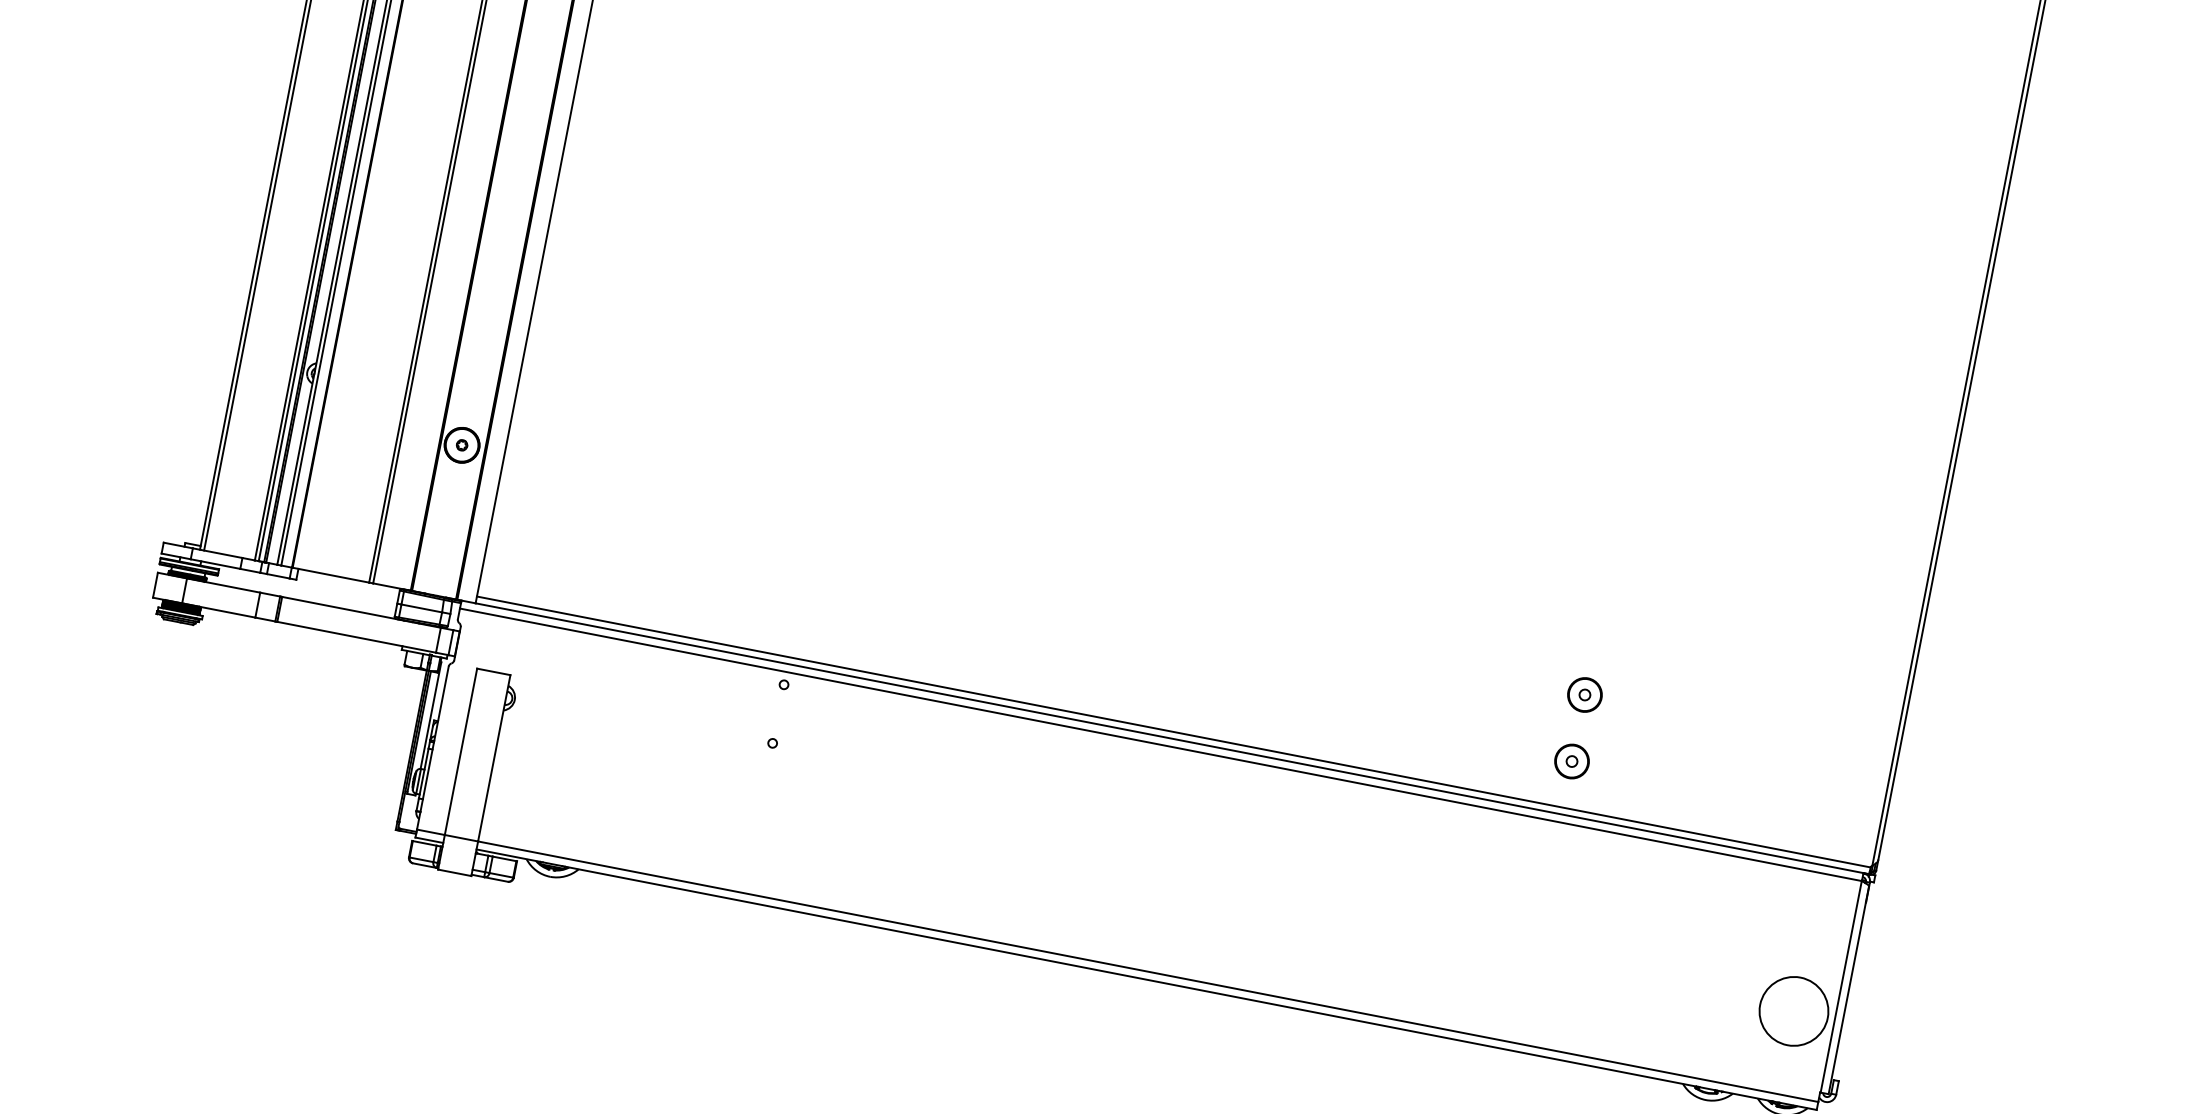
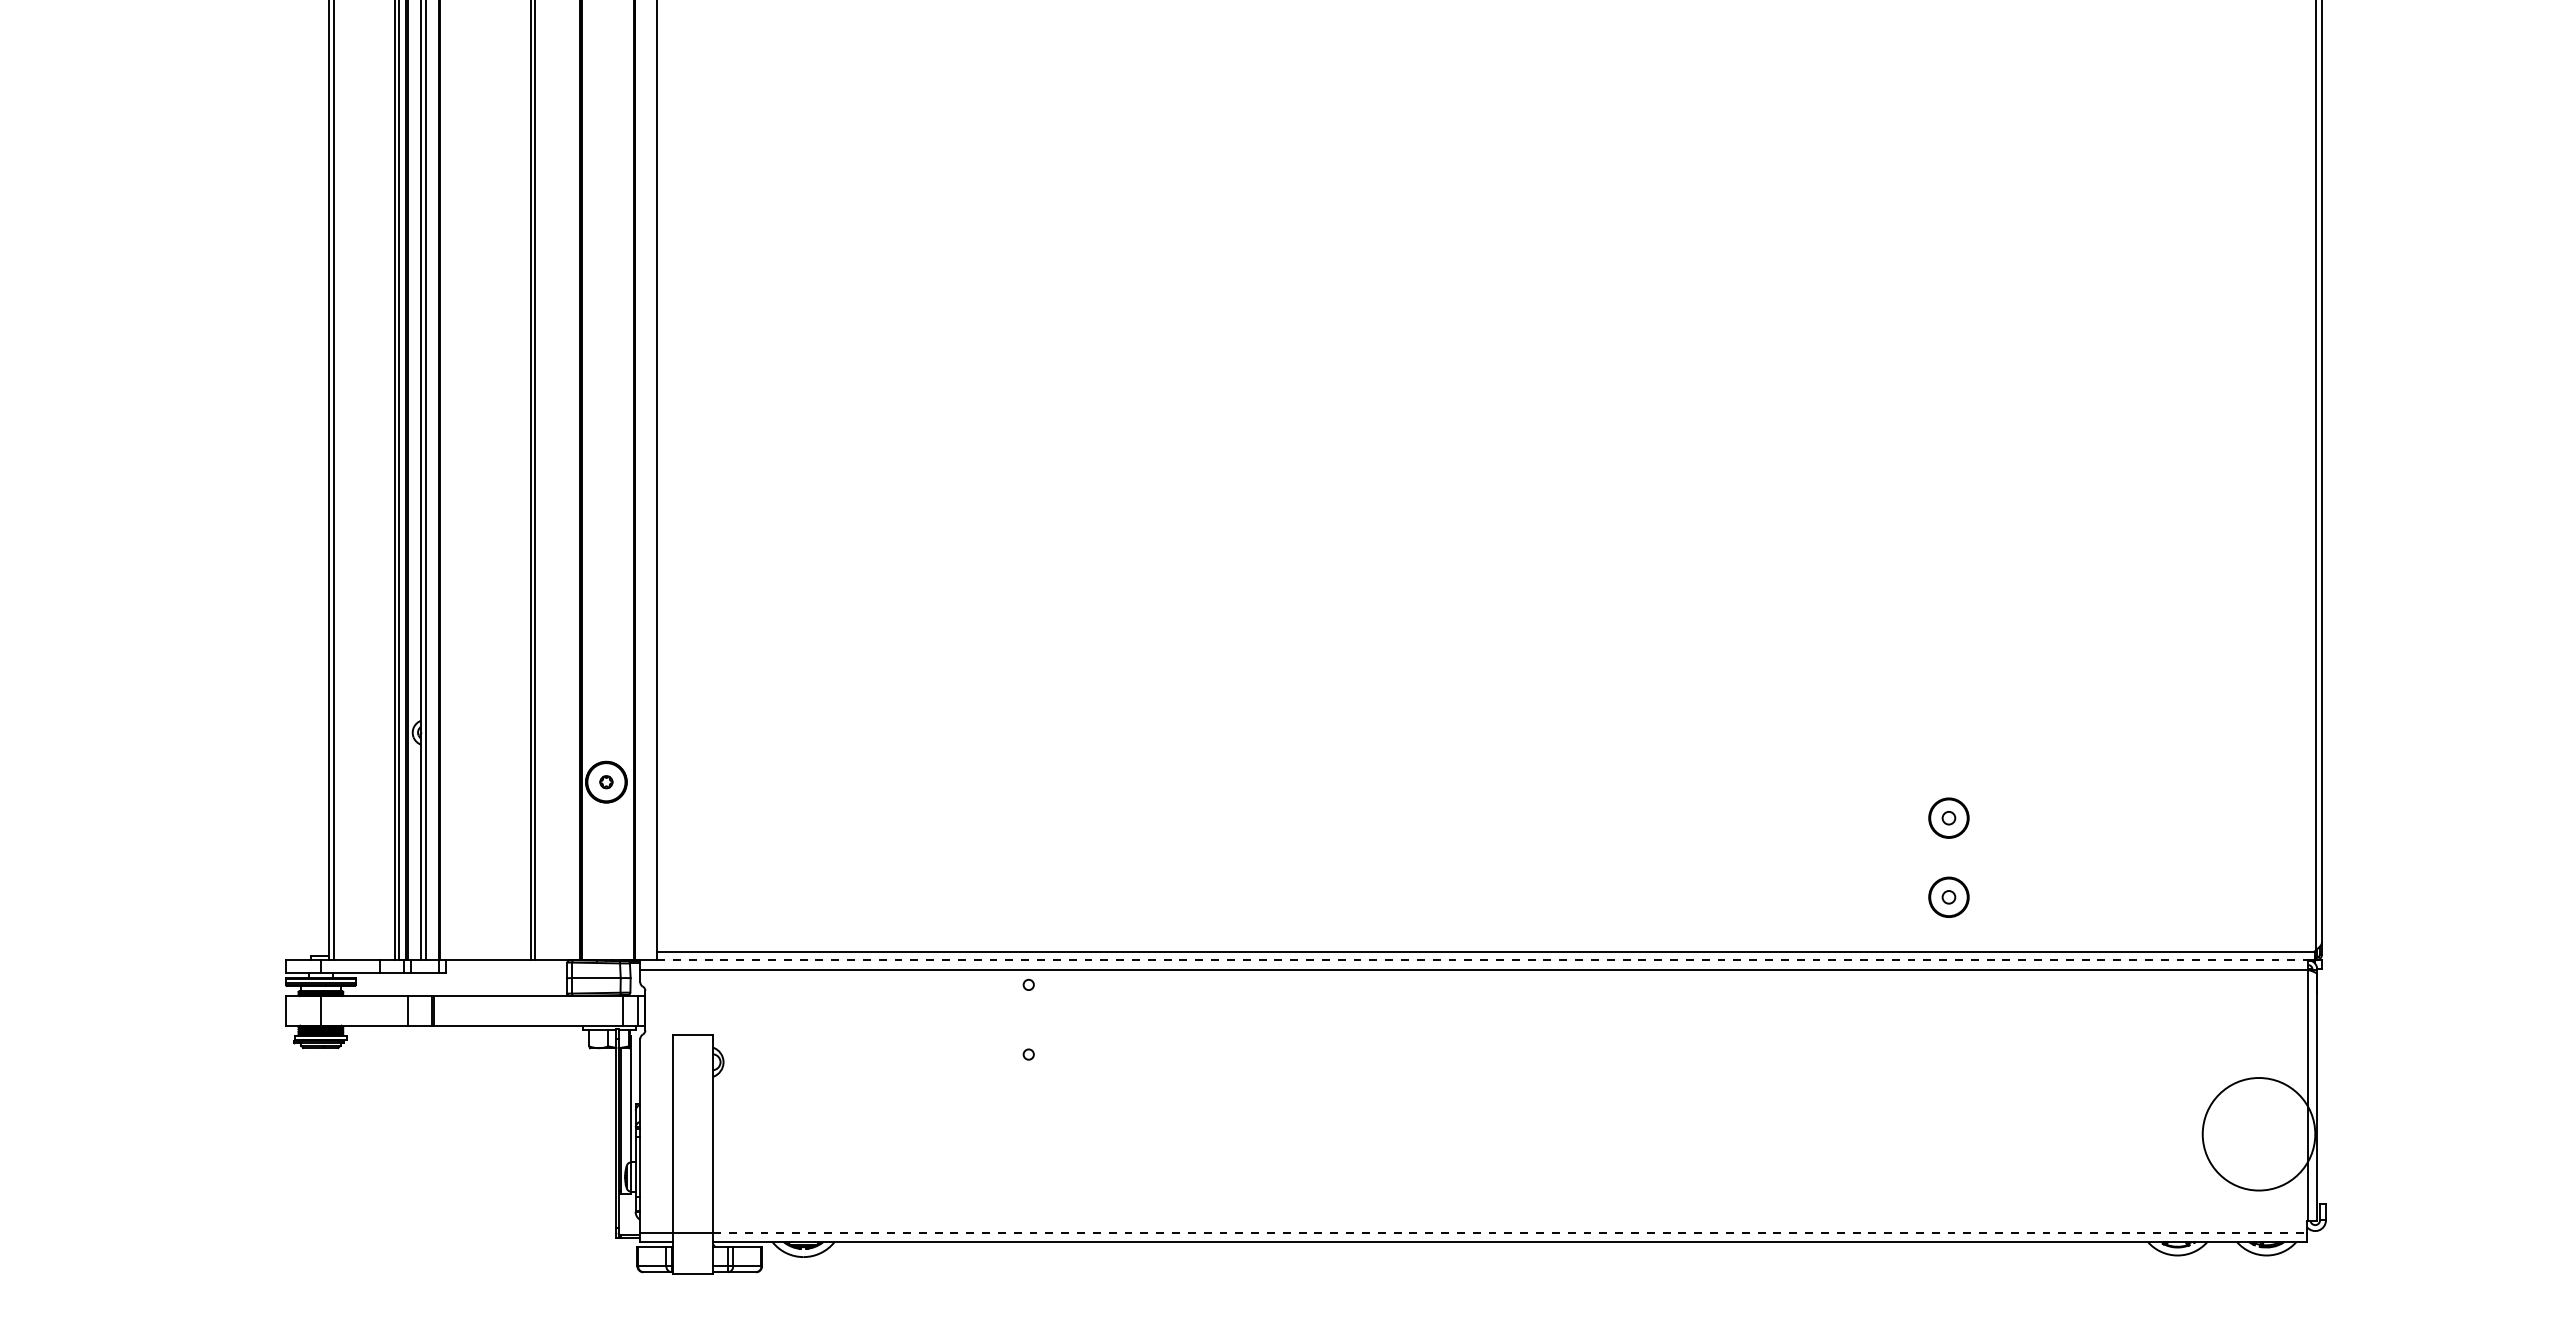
line: (1172, 738) -> (1485, 960), solid -> dashed
line: (1148, 971) -> (1510, 1232), solid -> dashed
circle: (1793, 1011) -> (2258, 1134), size x1.4

